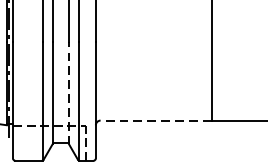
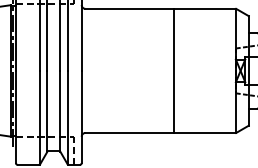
line: (69, 92) -> (60, 110), dashed -> solid
line: (155, 119) -> (129, 132), dashed -> solid

